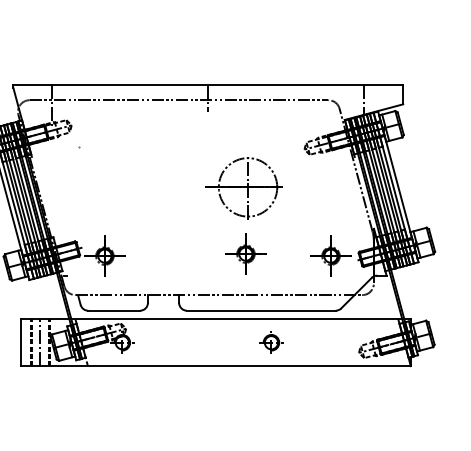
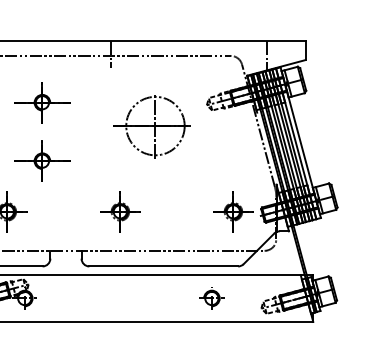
part: (139, 146) -> (41, 102), added
part: (243, 188) -> (150, 127), moved
part: (139, 205) -> (41, 161), added
part: (245, 253) -> (119, 211), moved
part: (271, 342) -> (211, 298), moved

